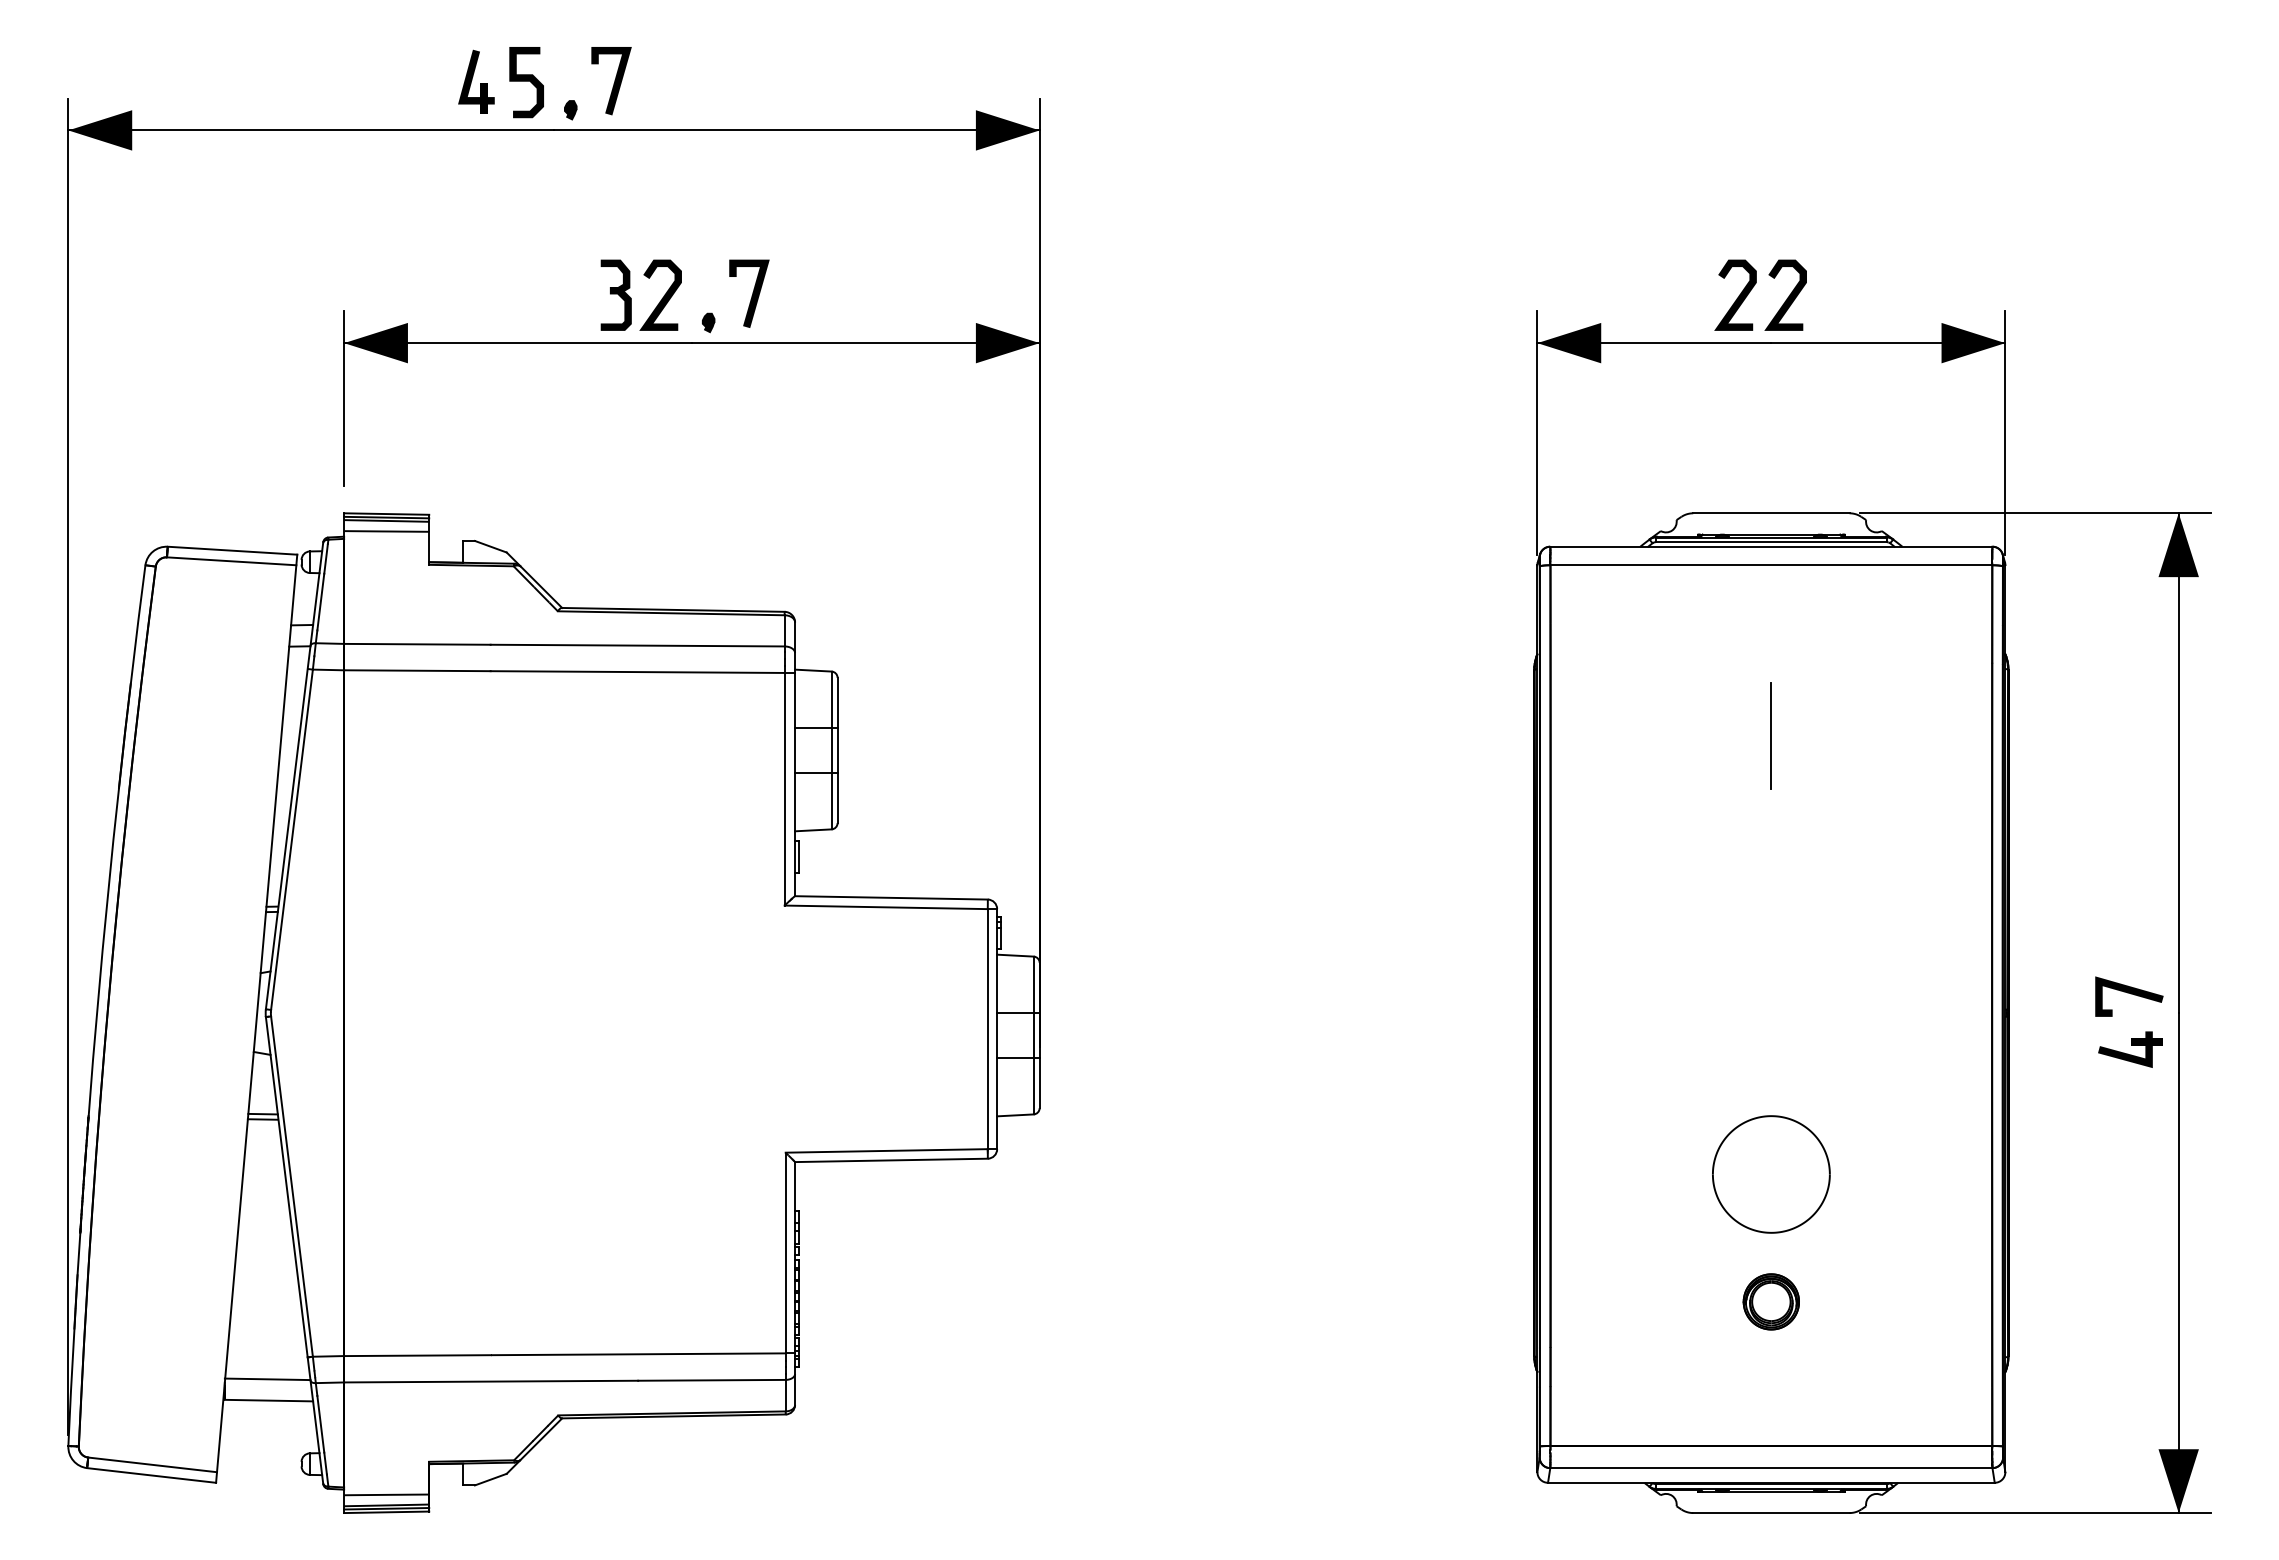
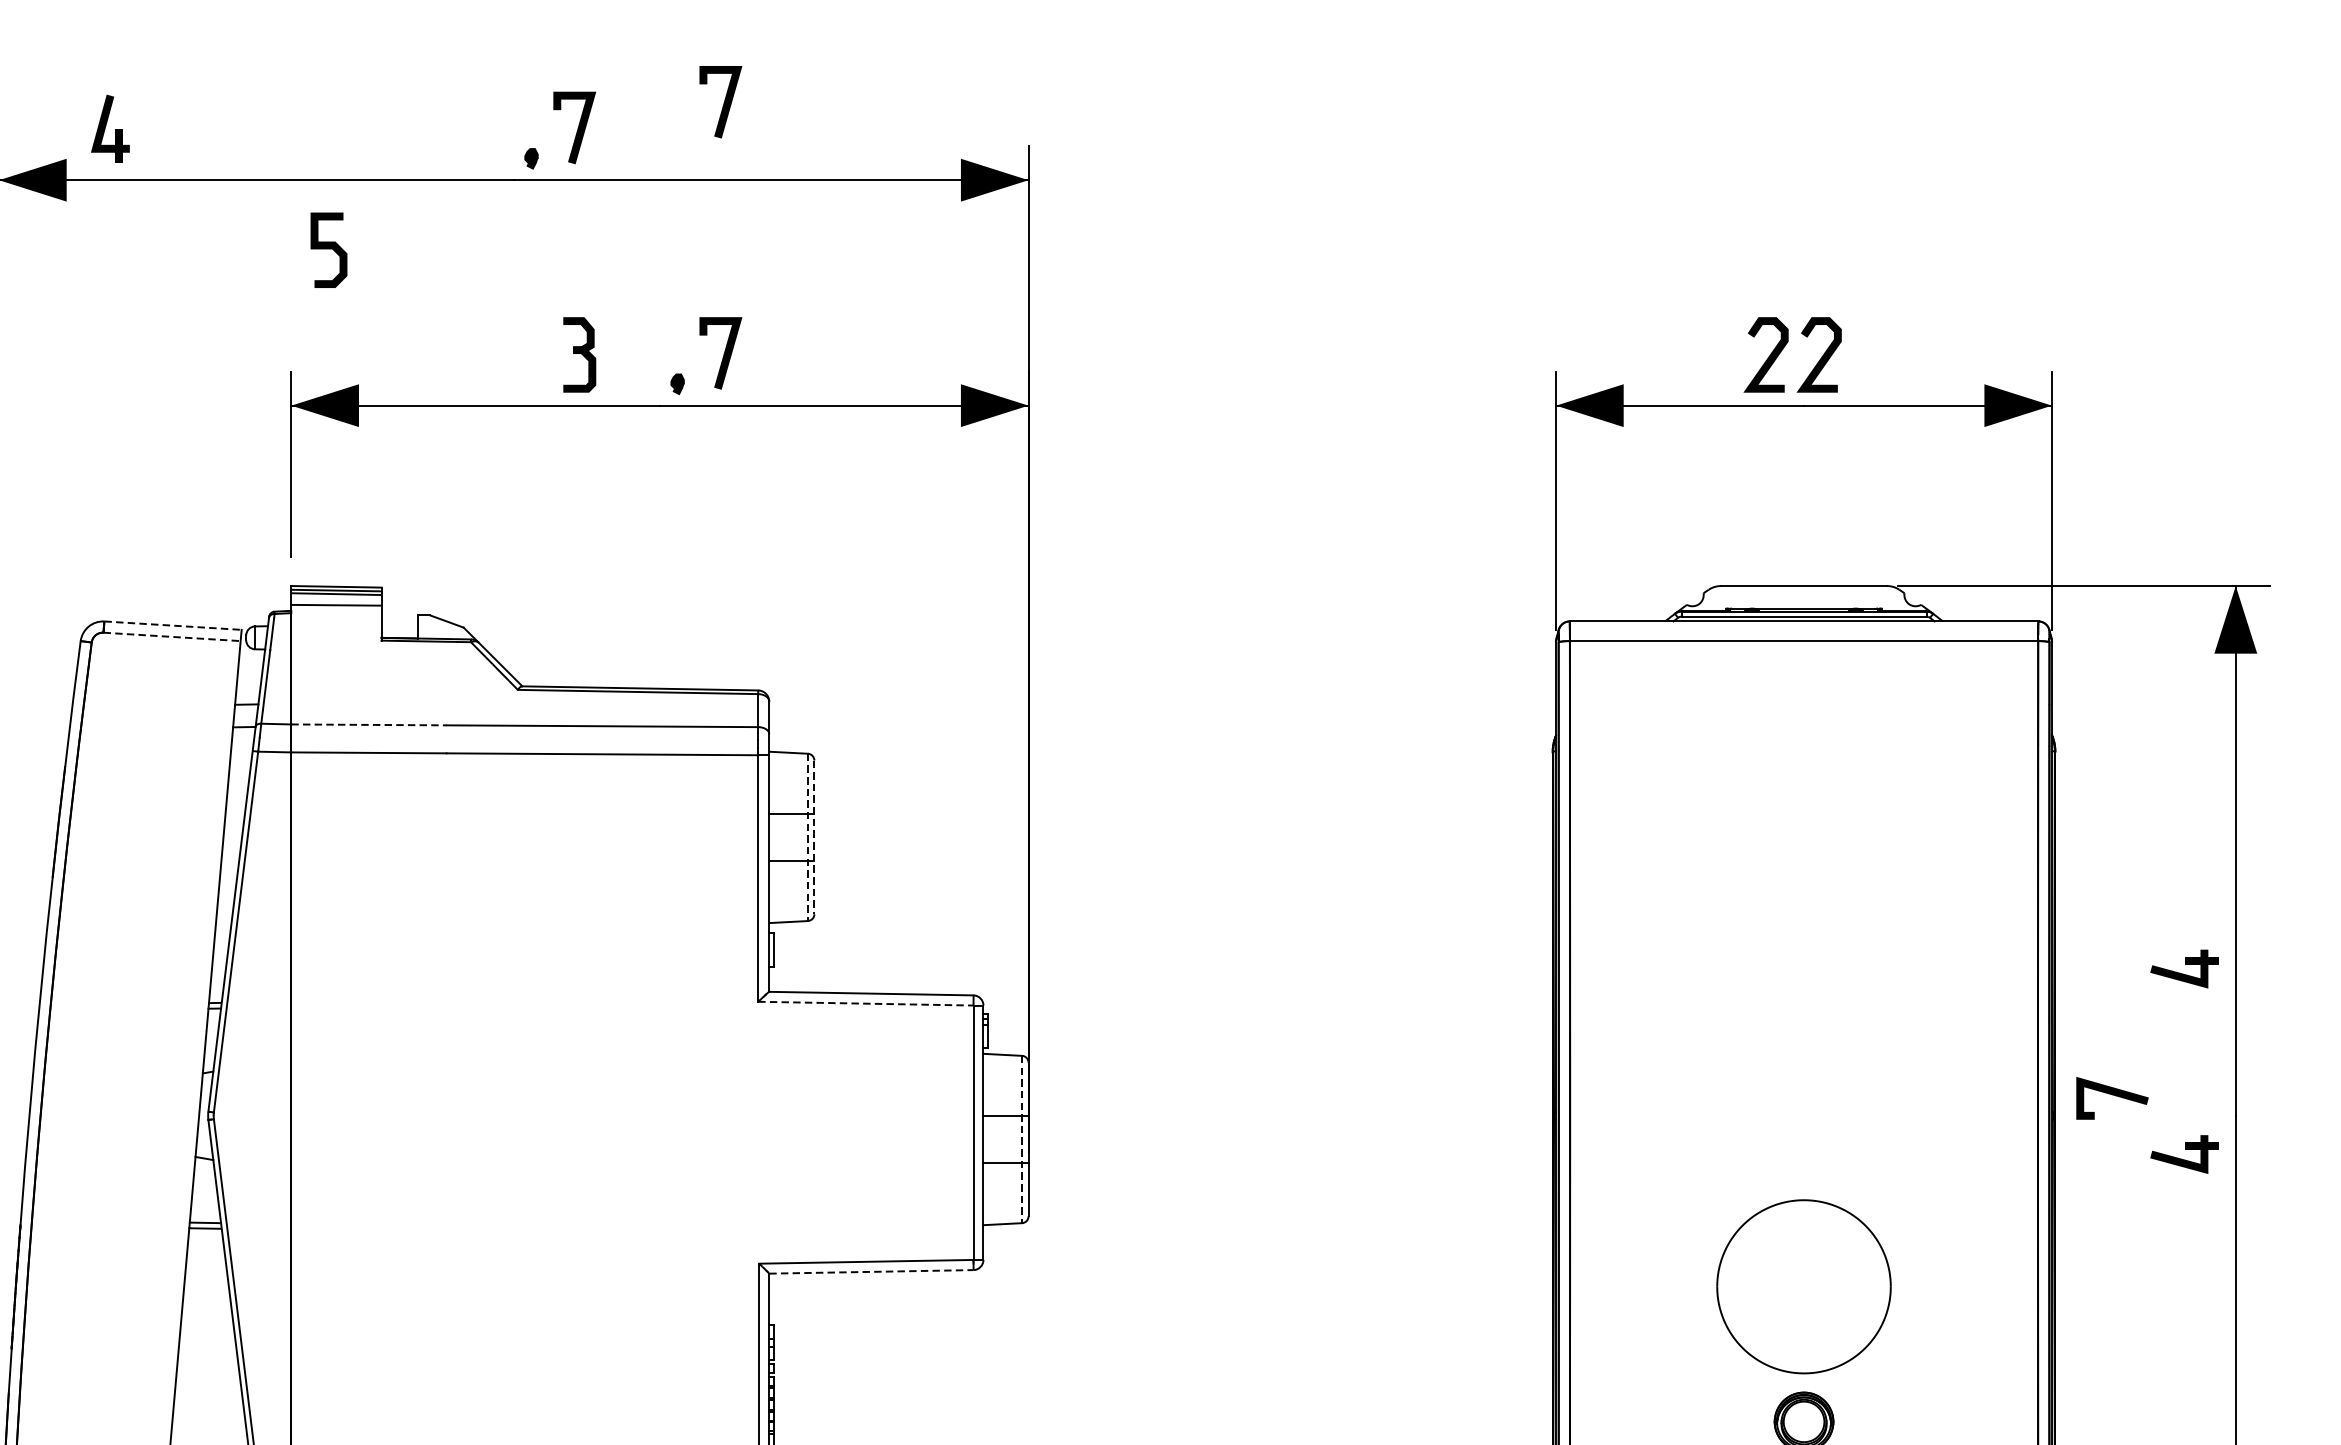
line: (751, 58) -> (723, 103), added
part: (476, 81) -> (110, 128), moved
curve: (526, 81) -> (328, 249), moved
curve: (663, 296) -> (629, 356), removed
line: (232, 550) -> (172, 625), solid -> dashed
line: (231, 561) -> (171, 637), solid -> dashed
line: (417, 644) -> (369, 725), solid -> dashed
line: (1771, 735) -> (1804, 821), removed
line: (831, 750) -> (807, 837), solid -> dashed
line: (837, 750) -> (814, 837), solid -> dashed
part: (2130, 874) -> (2184, 968), added
line: (886, 907) -> (866, 1003), solid -> dashed
line: (2130, 994) -> (2113, 1096), moved
line: (1033, 1035) -> (1021, 1139), solid -> dashed
line: (891, 1160) -> (871, 1271), solid -> dashed
part: (1771, 1174) -> (1804, 1286), size x1.4

